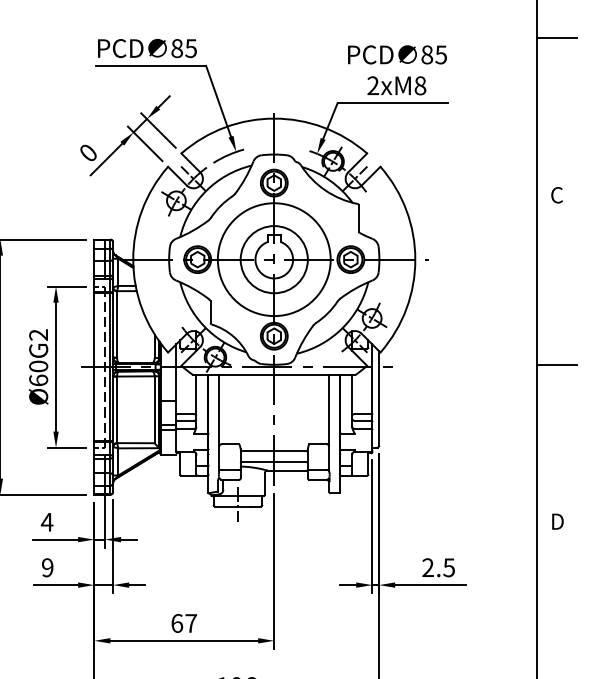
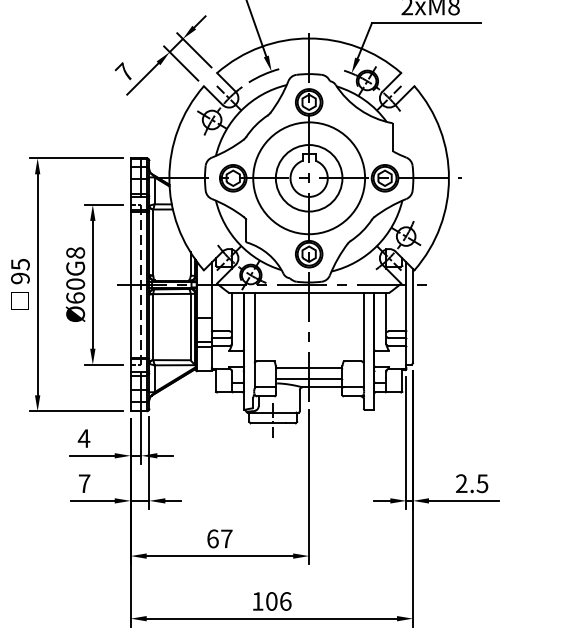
text: (87, 151) -> (124, 71), 0 -> 7
text: (38, 334) -> (75, 252), Ø60G2 -> Ø60G8
text: (47, 567) -> (84, 483), 9 -> 7

